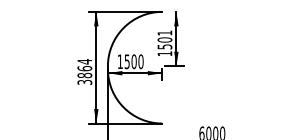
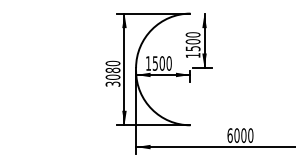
text: (164, 32) -> (192, 34), 1501 -> 1500
text: (84, 67) -> (112, 69), 3864 -> 3080

